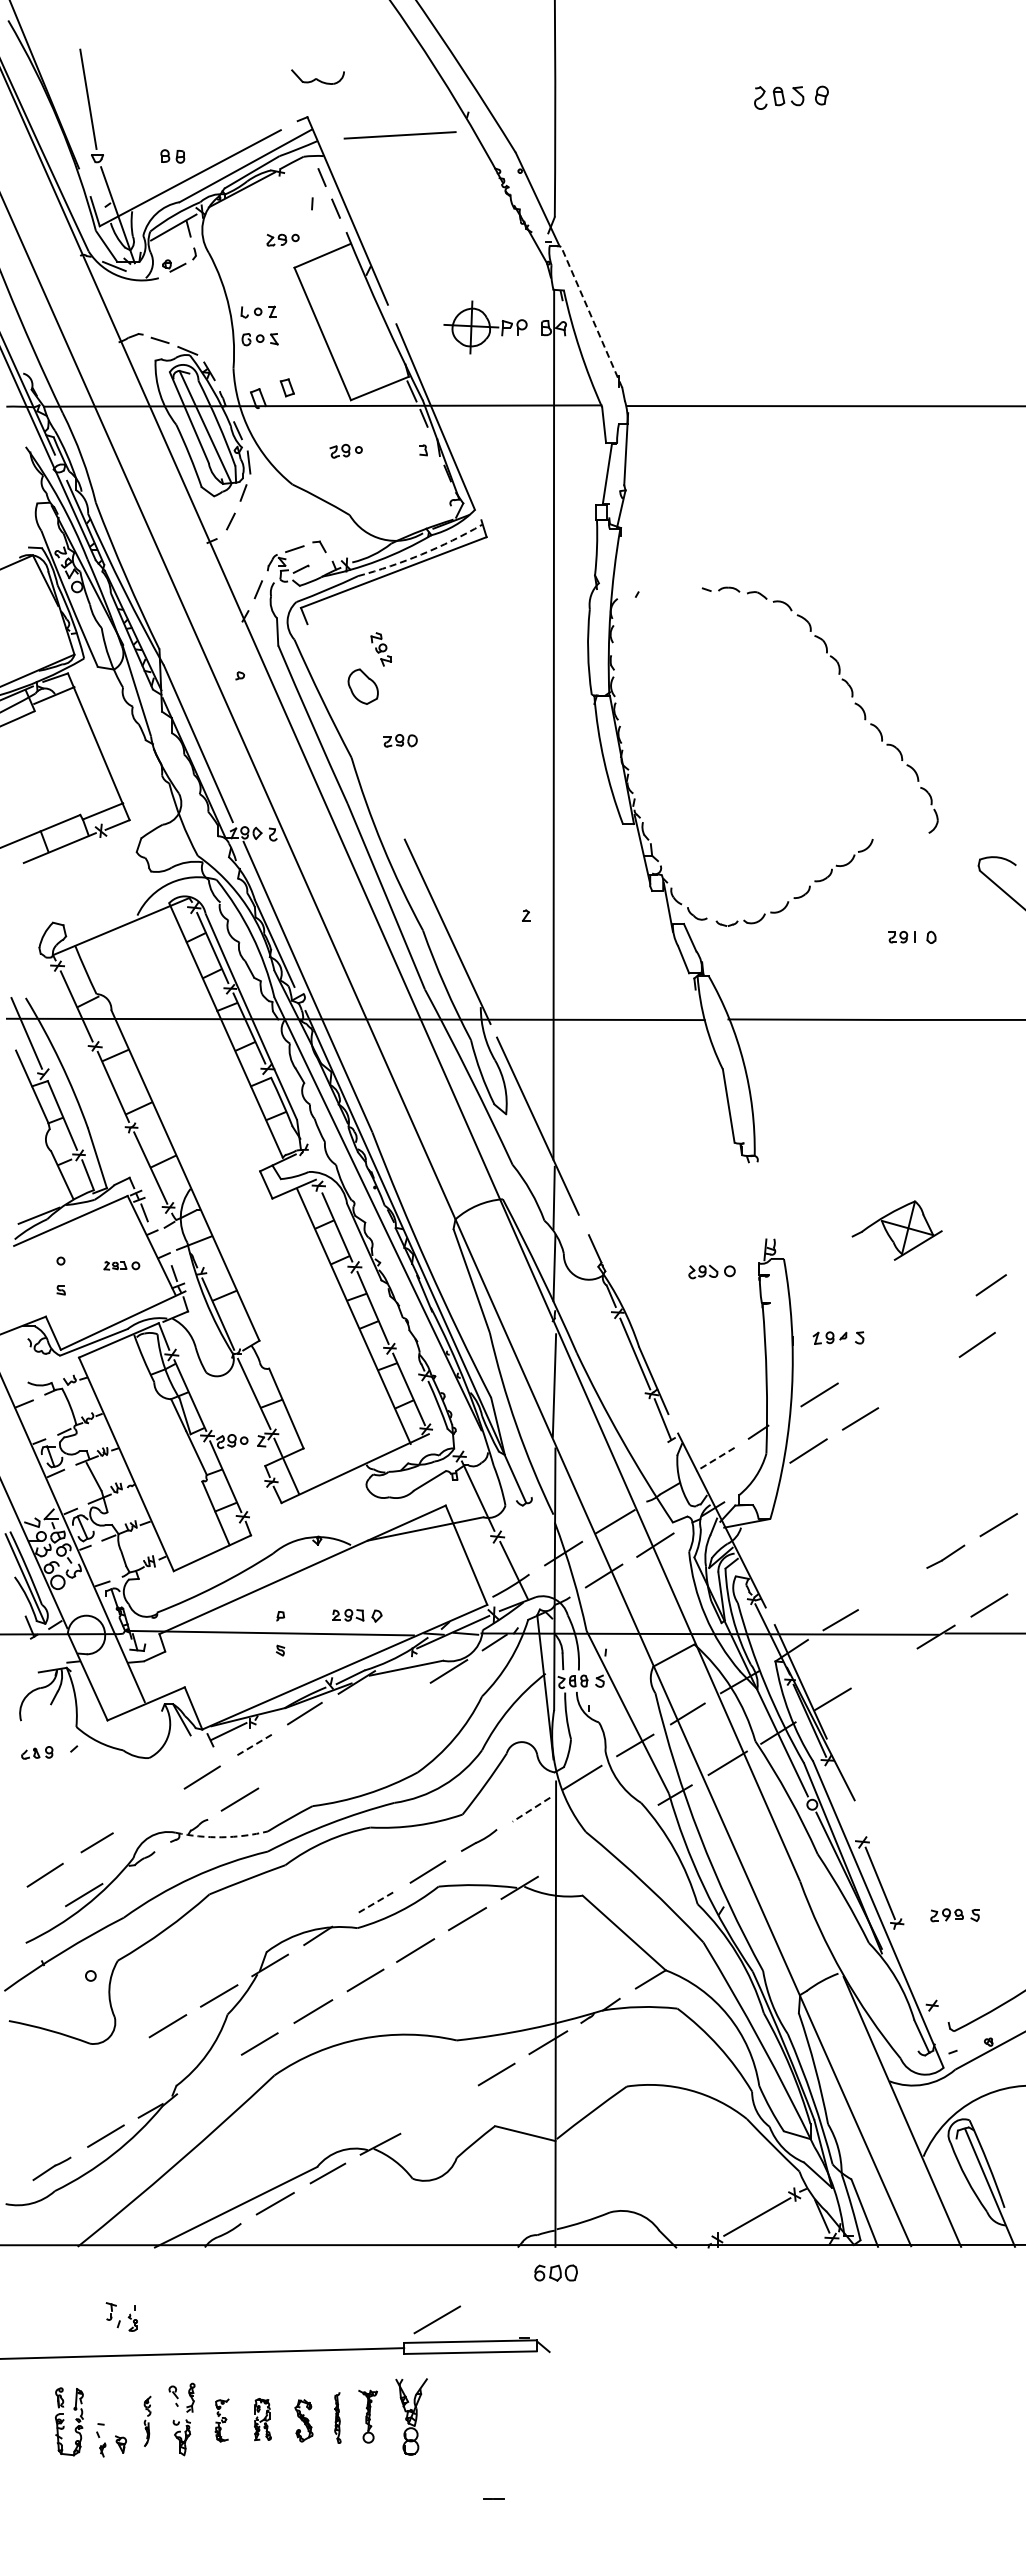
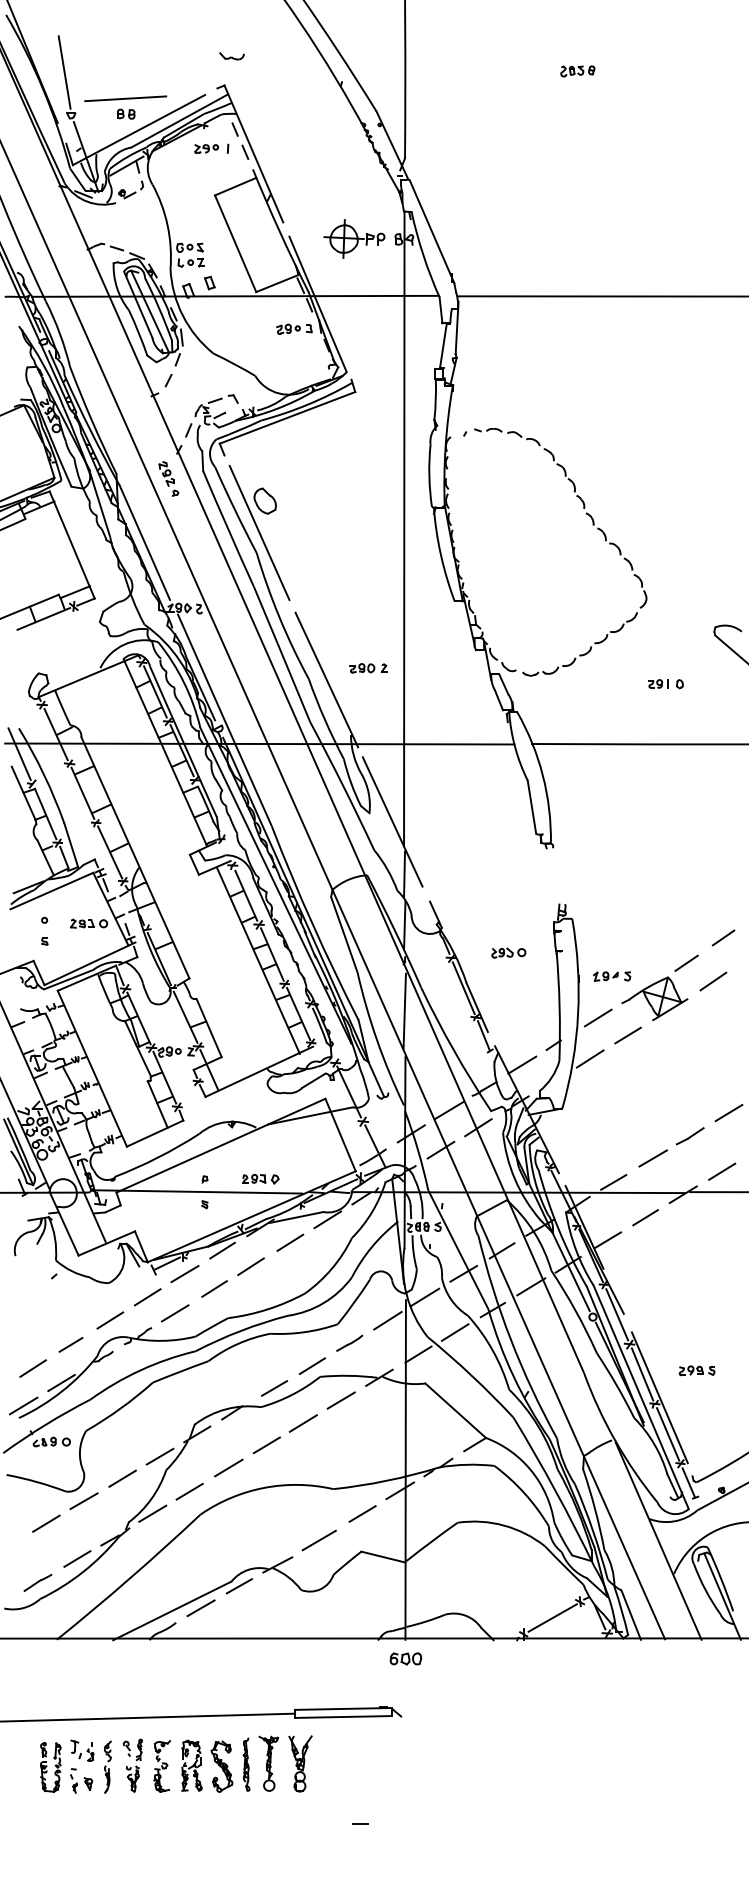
part: (317, 77) -> (231, 56), size x0.62
part: (791, 97) -> (577, 71), size x0.62
line: (399, 135) -> (125, 98), moved
part: (282, 239) -> (206, 148), moved
part: (258, 311) -> (190, 262), moved
line: (591, 317) -> (431, 231), dashed -> solid
part: (345, 450) -> (288, 328), moved
arc: (421, 554) -> (307, 404), dashed -> solid
part: (380, 649) -> (166, 474), moved
part: (851, 697) -> (583, 509), moved
line: (355, 730) -> (259, 533), added
part: (400, 740) -> (362, 668), moved
part: (896, 1230) -> (654, 998), moved
part: (121, 1265) -> (88, 923), size x1.43
part: (711, 1271) -> (508, 952), moved
line: (940, 1319) -> (686, 962), added
line: (715, 1459) -> (522, 1065), dashed -> solid
line: (894, 1587) -> (652, 1158), added
line: (884, 1668) -> (645, 1217), added
line: (397, 1702) -> (290, 1242), added
line: (343, 1735) -> (250, 1266), added
line: (253, 1745) -> (185, 1273), dashed -> solid
part: (37, 1752) -> (44, 1441), moved
line: (293, 1765) -> (214, 1288), added
line: (845, 1801) -> (617, 1314), added
line: (150, 1809) -> (109, 1320), added
line: (531, 1809) -> (388, 1320), dashed -> solid
line: (623, 1825) -> (455, 1332), added
arc: (221, 1837) -> (161, 1341), dashed -> solid
line: (573, 1856) -> (418, 1354), added
line: (375, 1902) -> (274, 1388), dashed -> solid
line: (903, 1914) -> (659, 1397), added
part: (954, 1915) -> (696, 1370), moved
line: (32, 1926) -> (23, 1405), added
line: (915, 1965) -> (668, 1434), added
line: (943, 2031) -> (688, 1482), added
line: (114, 2056) -> (83, 1500), added
line: (208, 2074) -> (152, 1513), added
line: (63, 2087) -> (46, 1523), added
part: (121, 2316) -> (82, 1750), moved
line: (437, 2319) -> (319, 1540), moved
part: (367, 2416) -> (268, 1763), size x1.43
part: (337, 2417) -> (246, 1764), size x1.43
part: (262, 2419) -> (191, 1765), size x1.67
part: (221, 2420) -> (161, 1766), size x1.67
part: (303, 2420) -> (221, 1766), size x1.67
part: (147, 2421) -> (107, 1767), size x1.43

